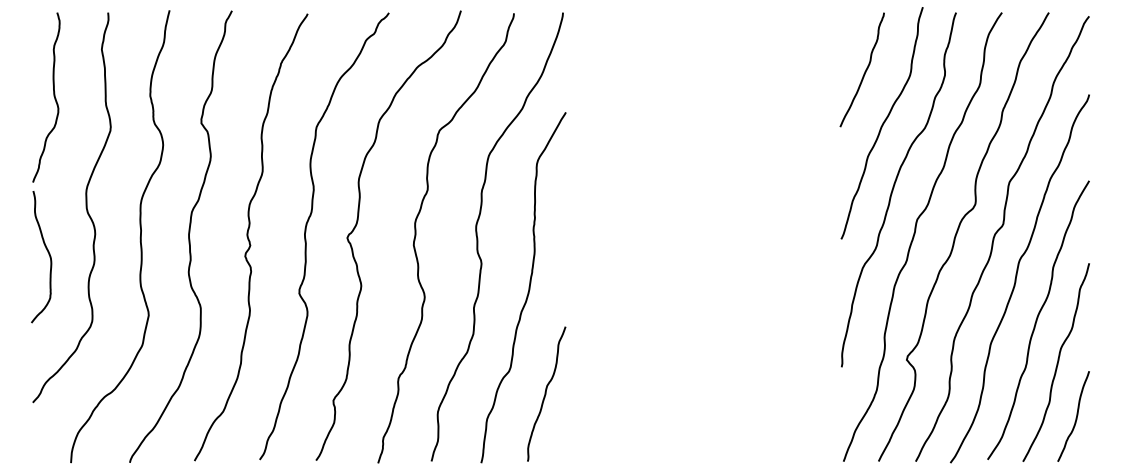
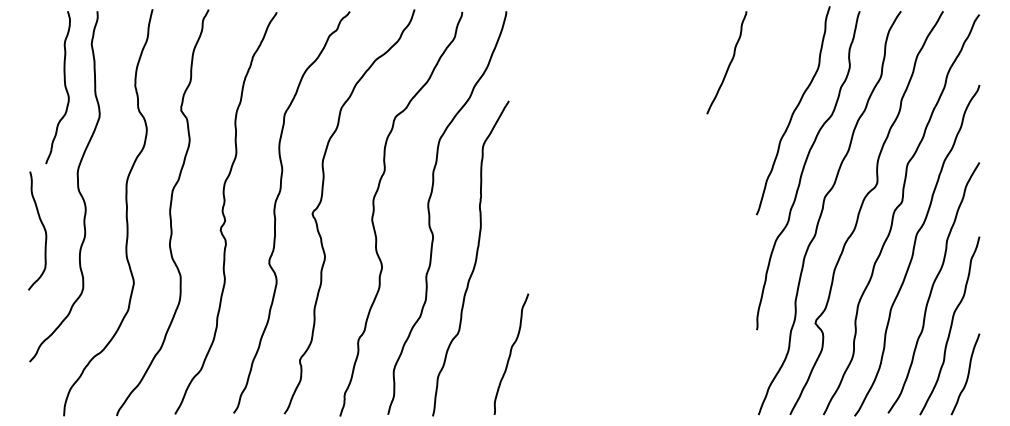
curve: (864, 71) -> (728, 64), moved
curve: (53, 96) -> (64, 86), moved
curve: (546, 393) -> (511, 353), moved

